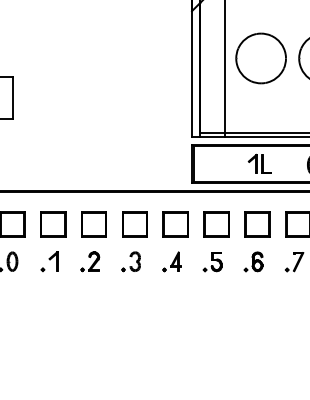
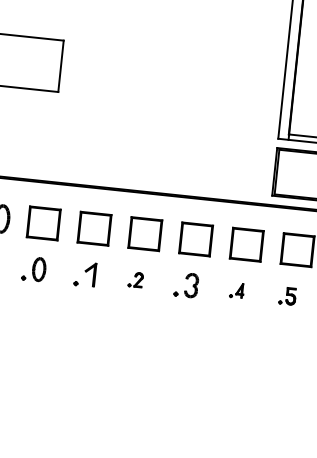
part: (90, 261) -> (136, 279), size x0.6
part: (171, 261) -> (236, 290), size x0.6
part: (212, 262) -> (287, 296), size x0.7

